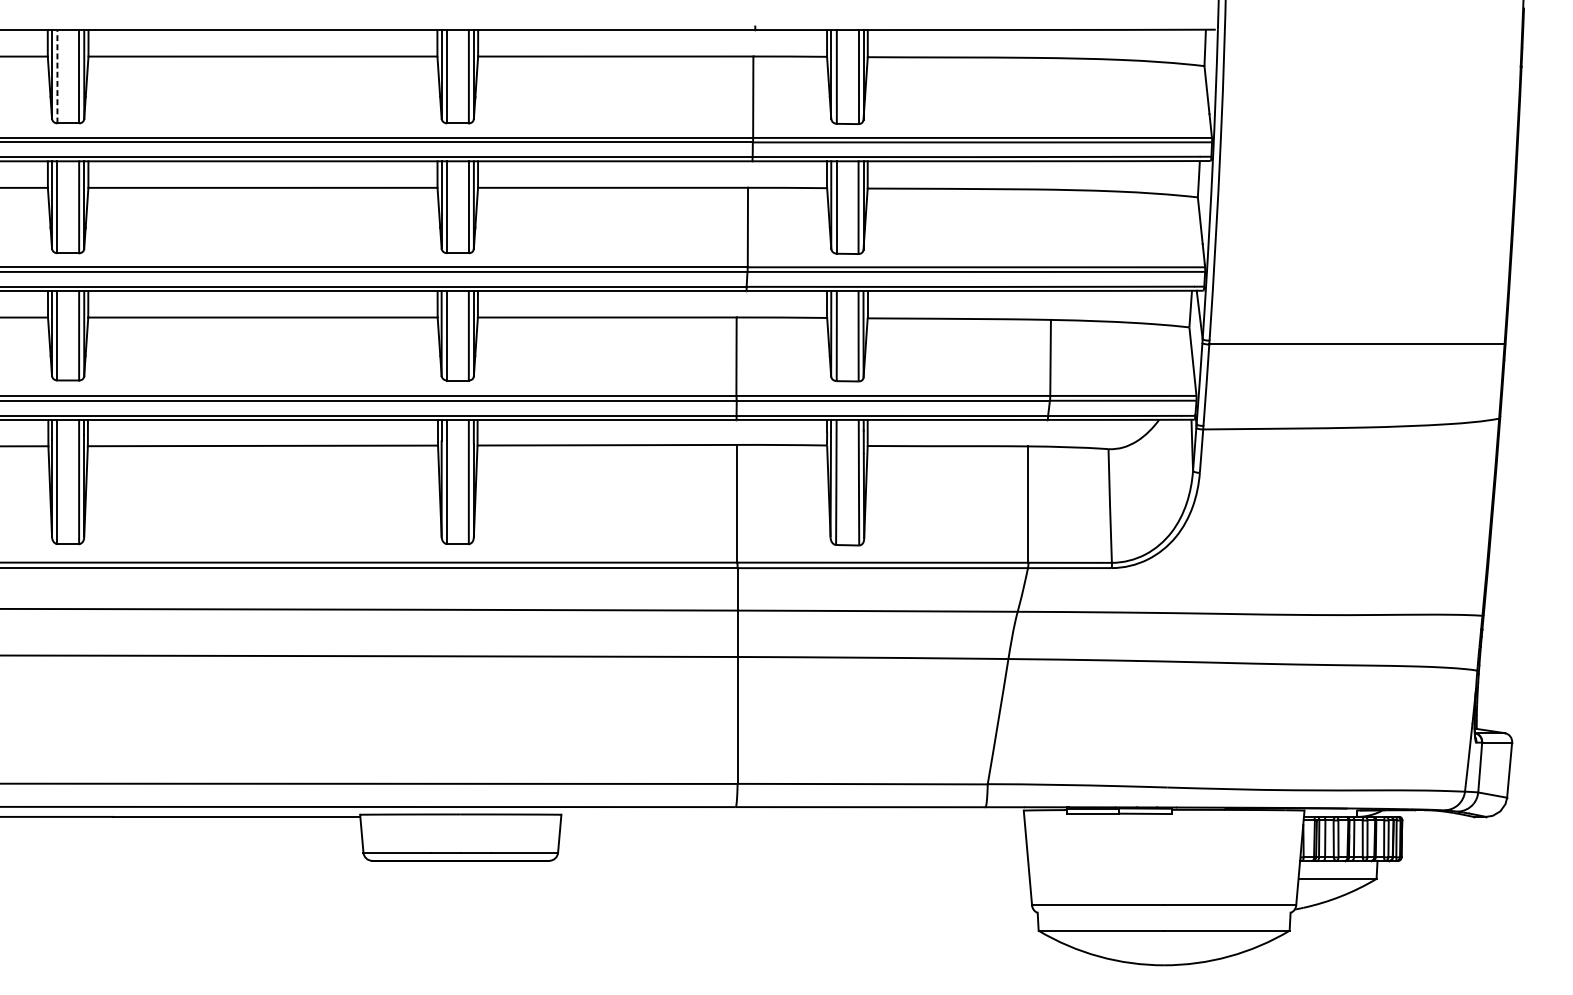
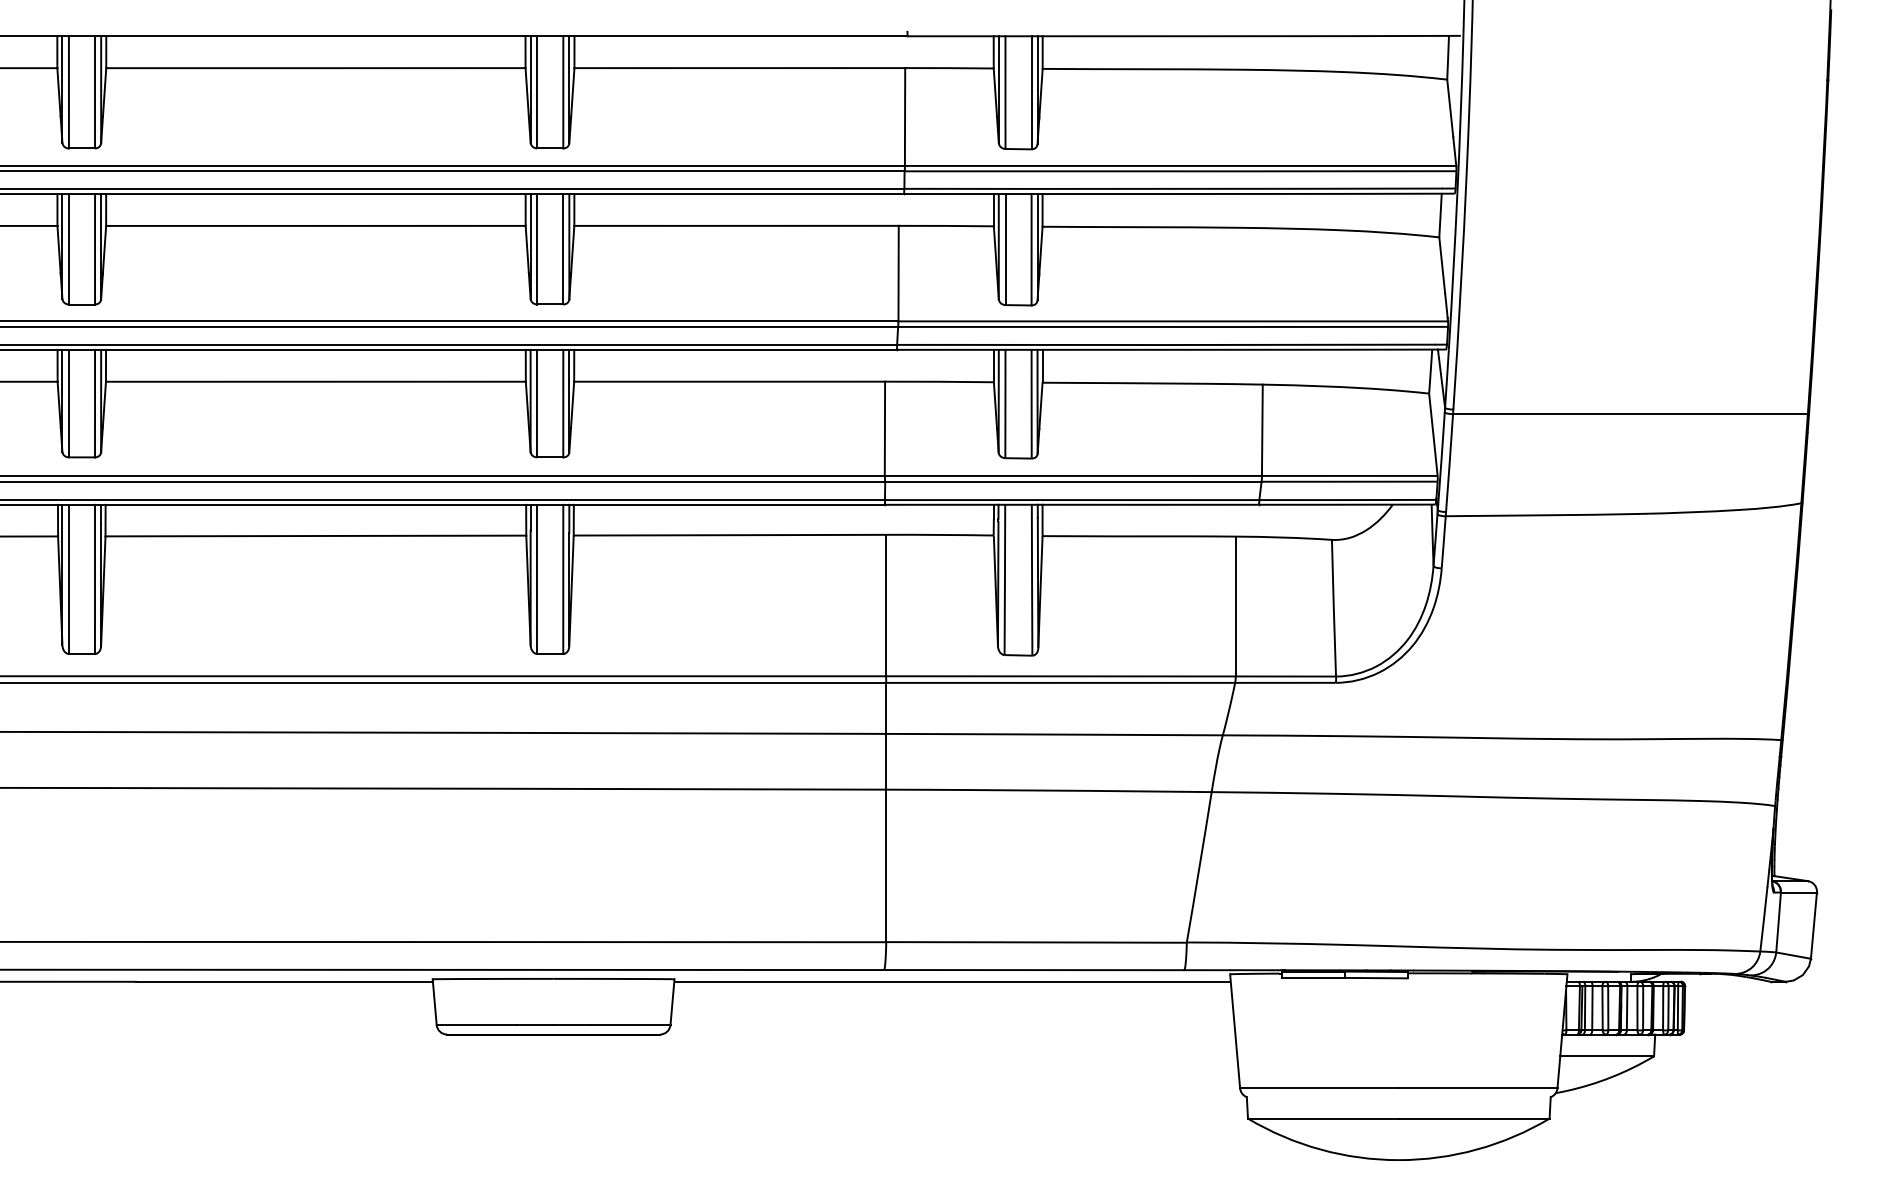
line: (57, 75) -> (68, 91), dashed -> solid
line: (792, 816) -> (952, 981), added

